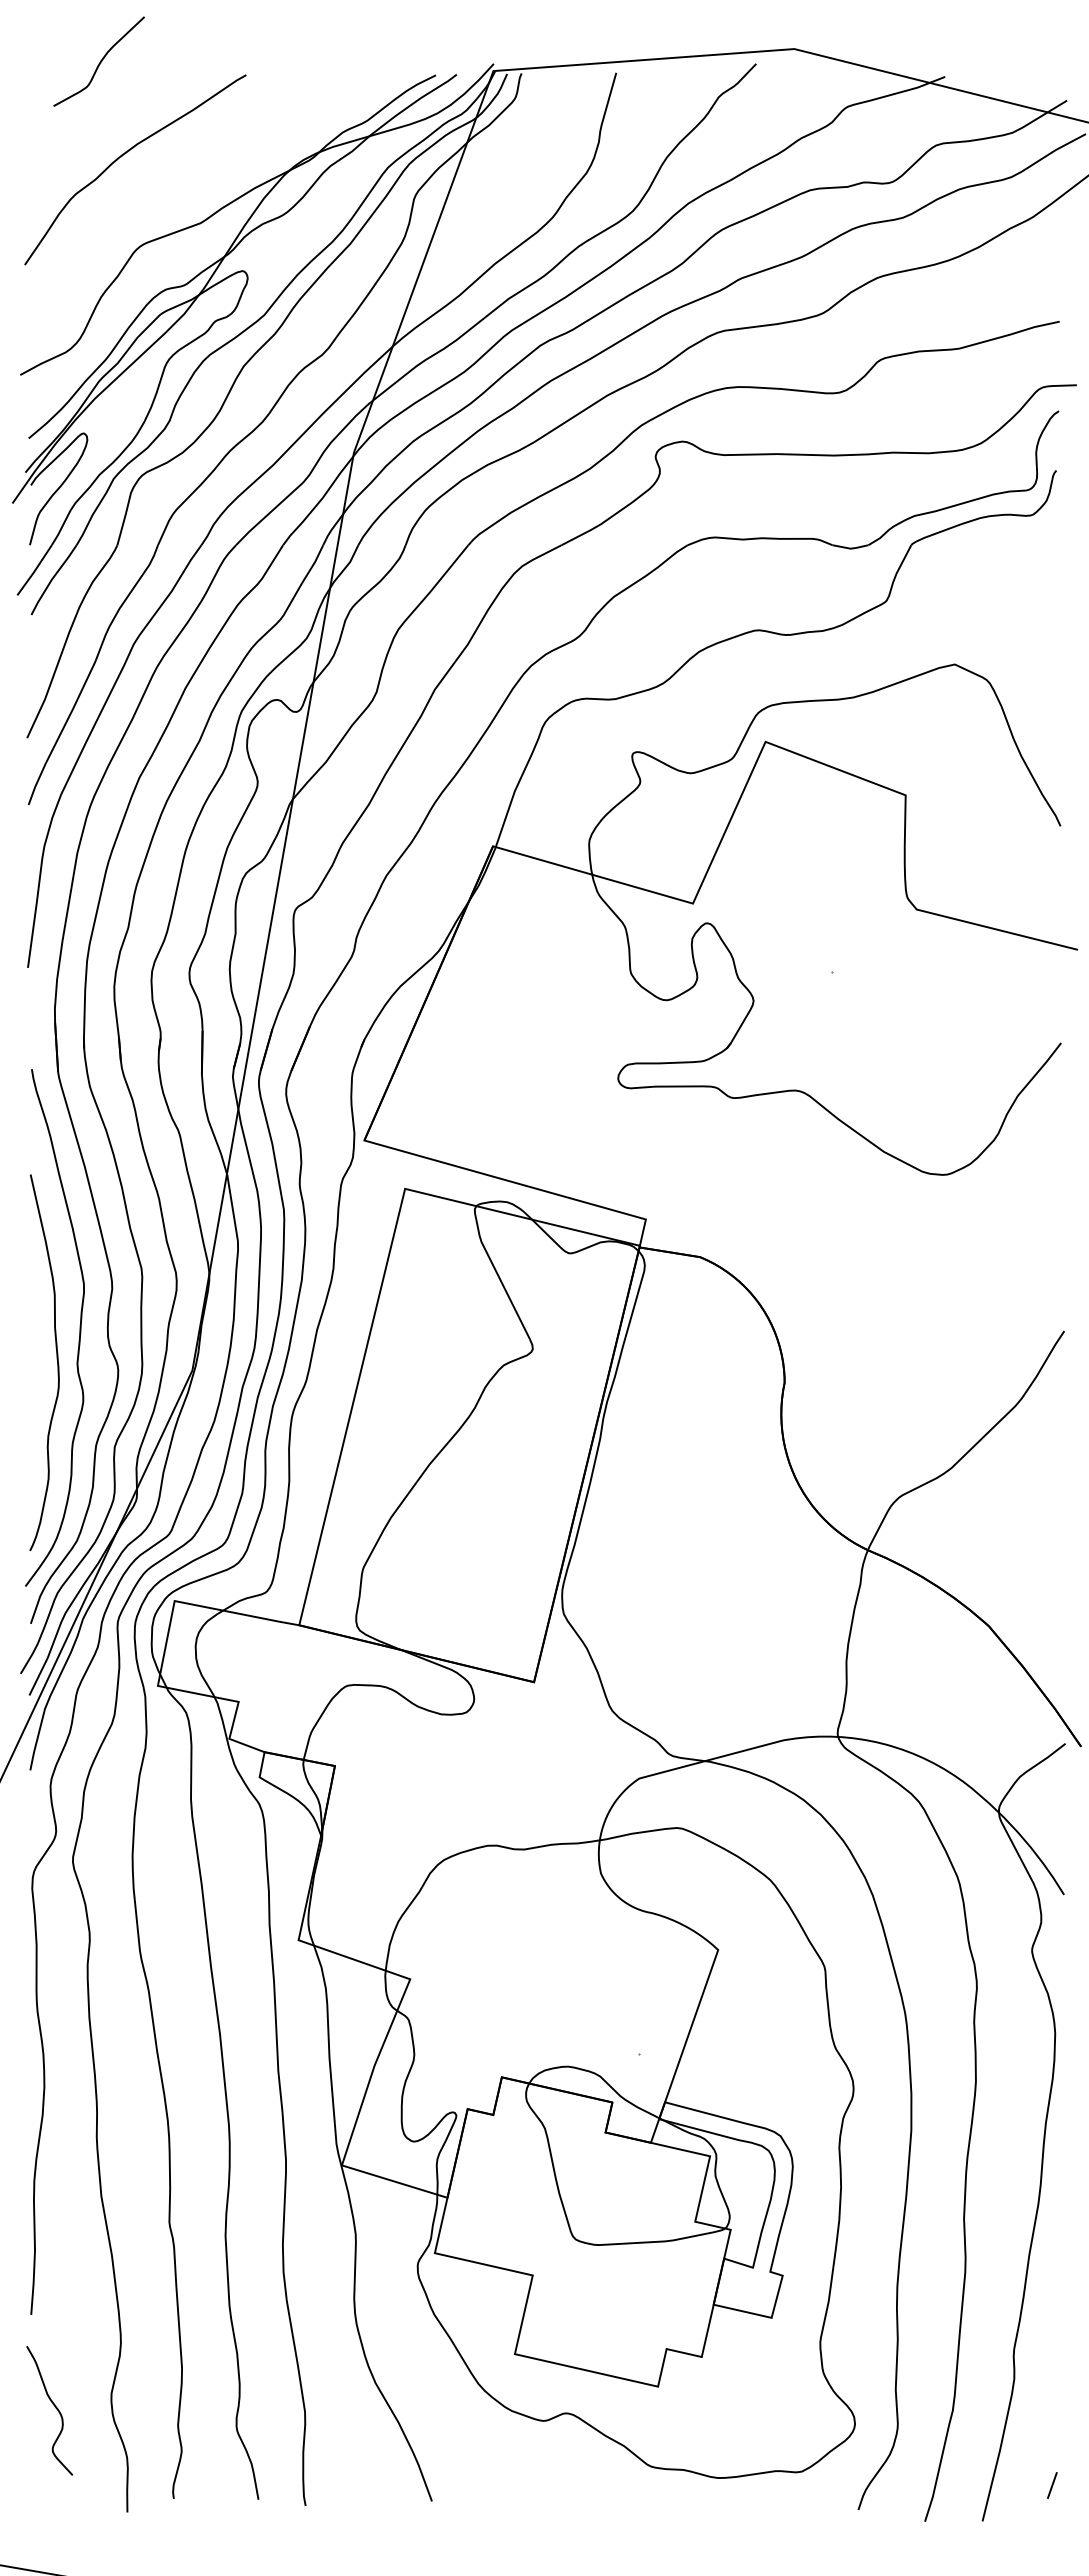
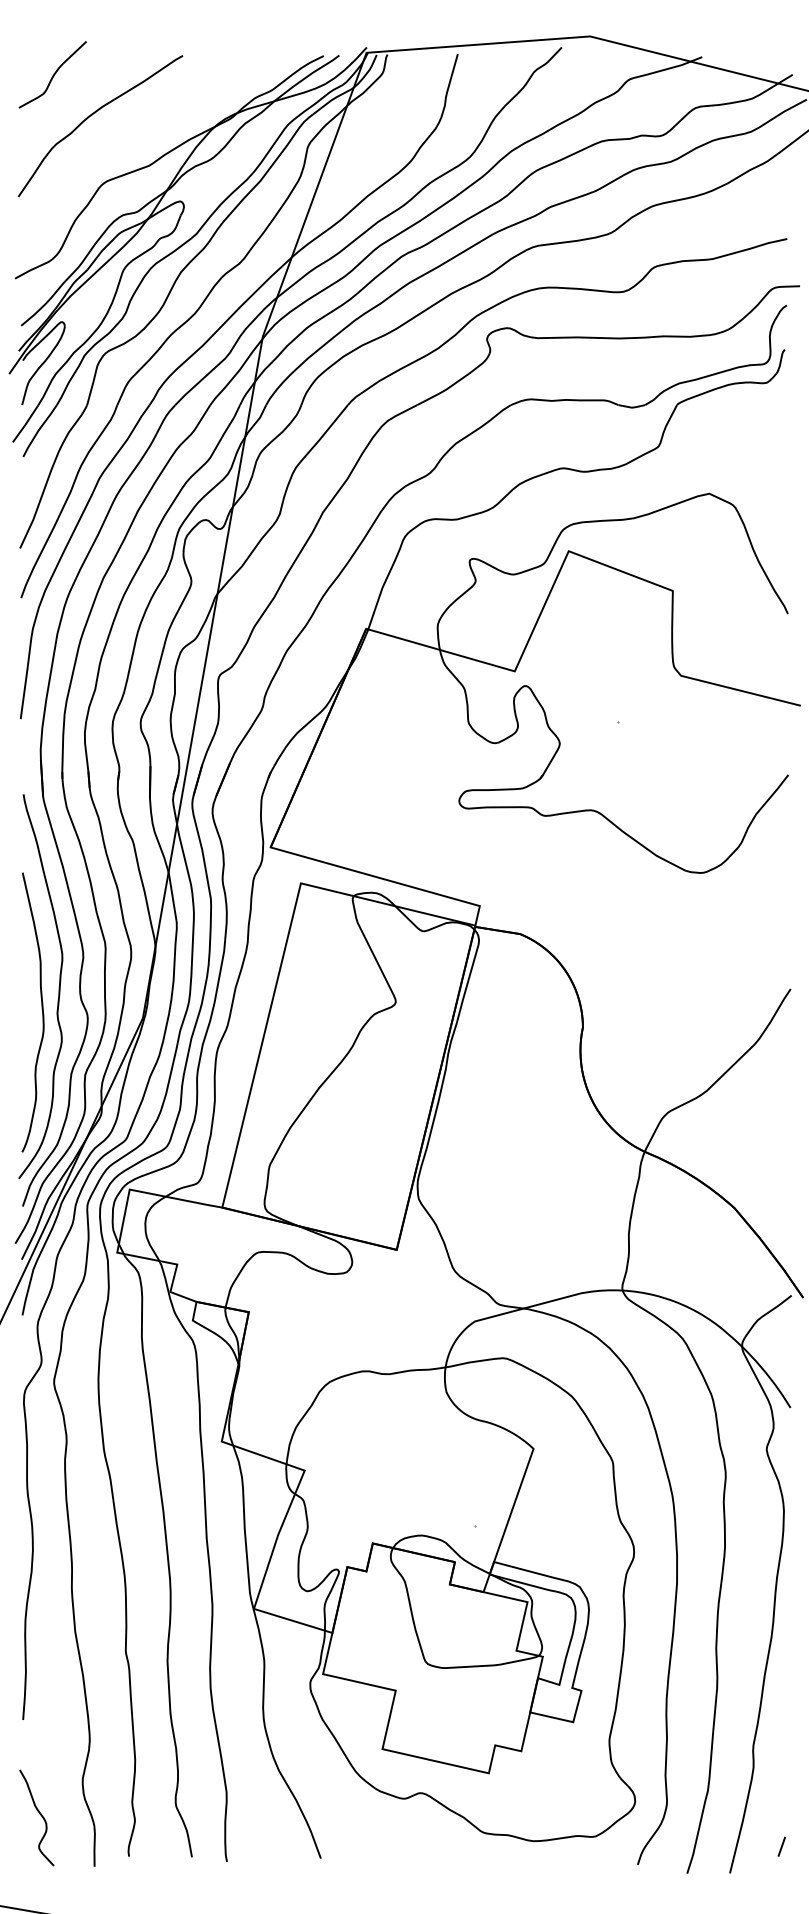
curve: (99, 62) -> (53, 75), moved
curve: (55, 2408) -> (41, 1816), moved

